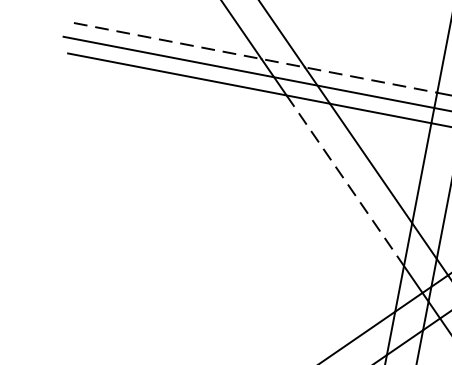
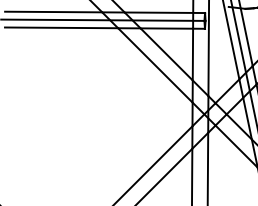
line: (256, 58) -> (99, 12), dashed -> solid
line: (345, 180) -> (155, 65), dashed -> solid

